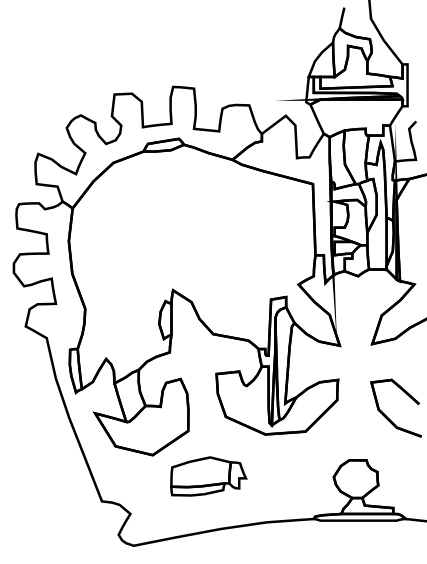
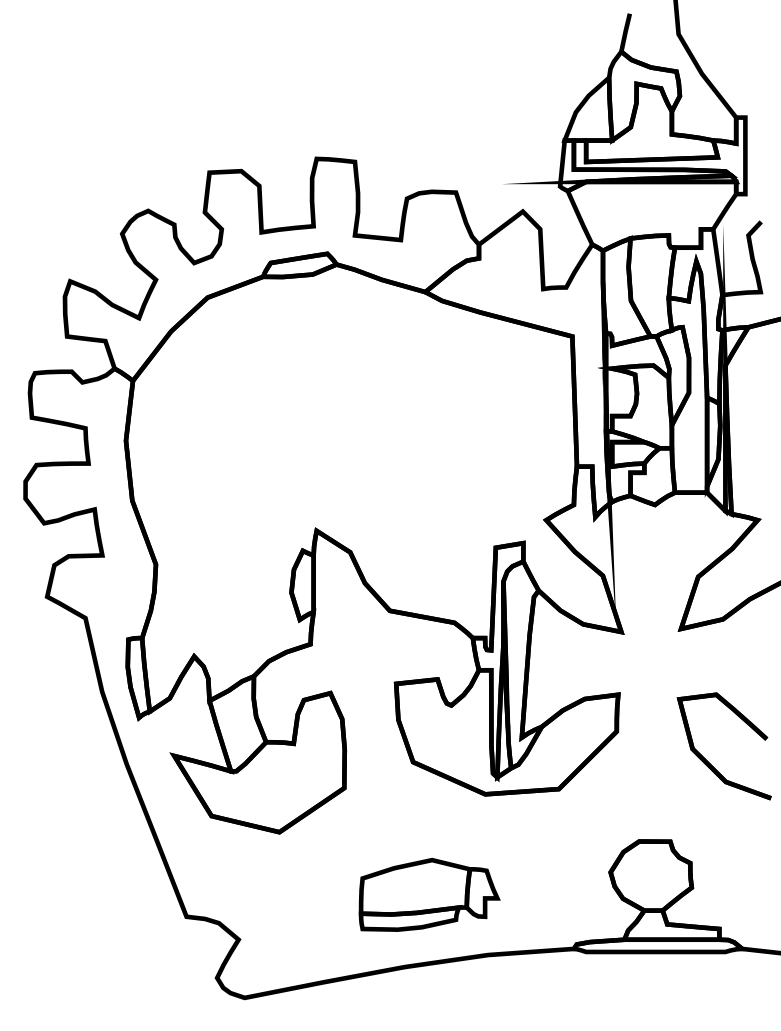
part: (208, 476) -> (428, 894), moved

